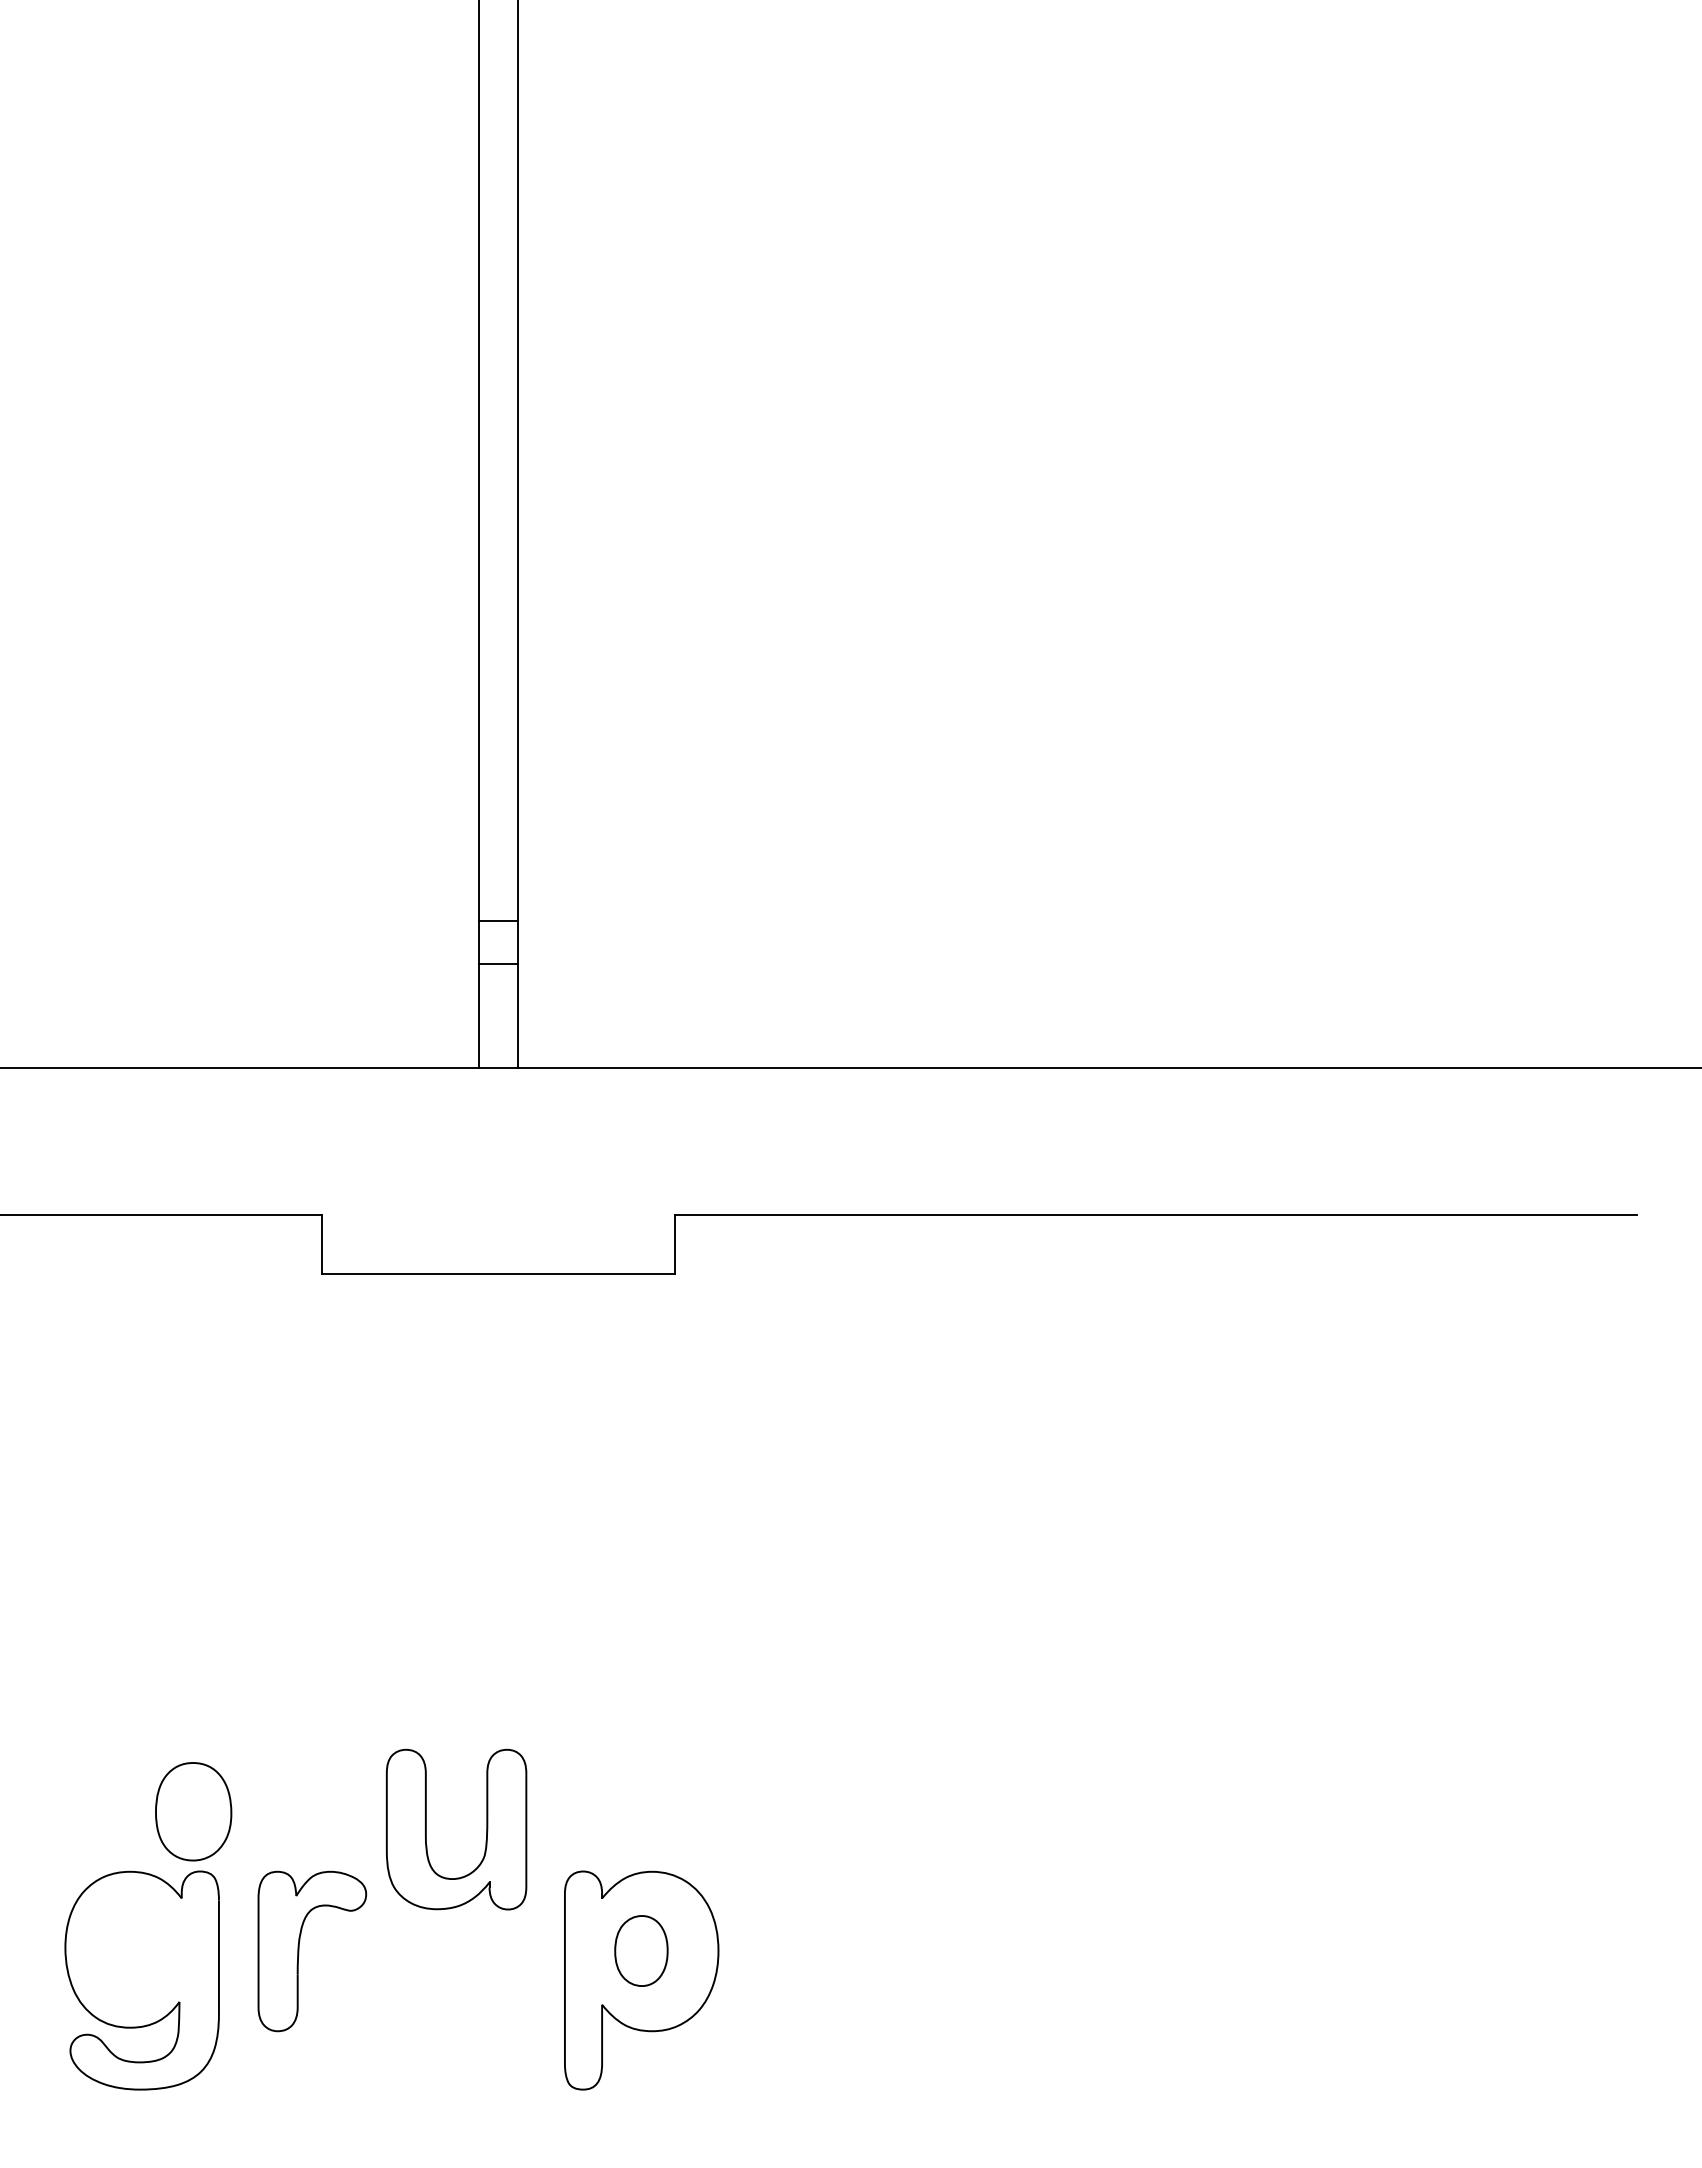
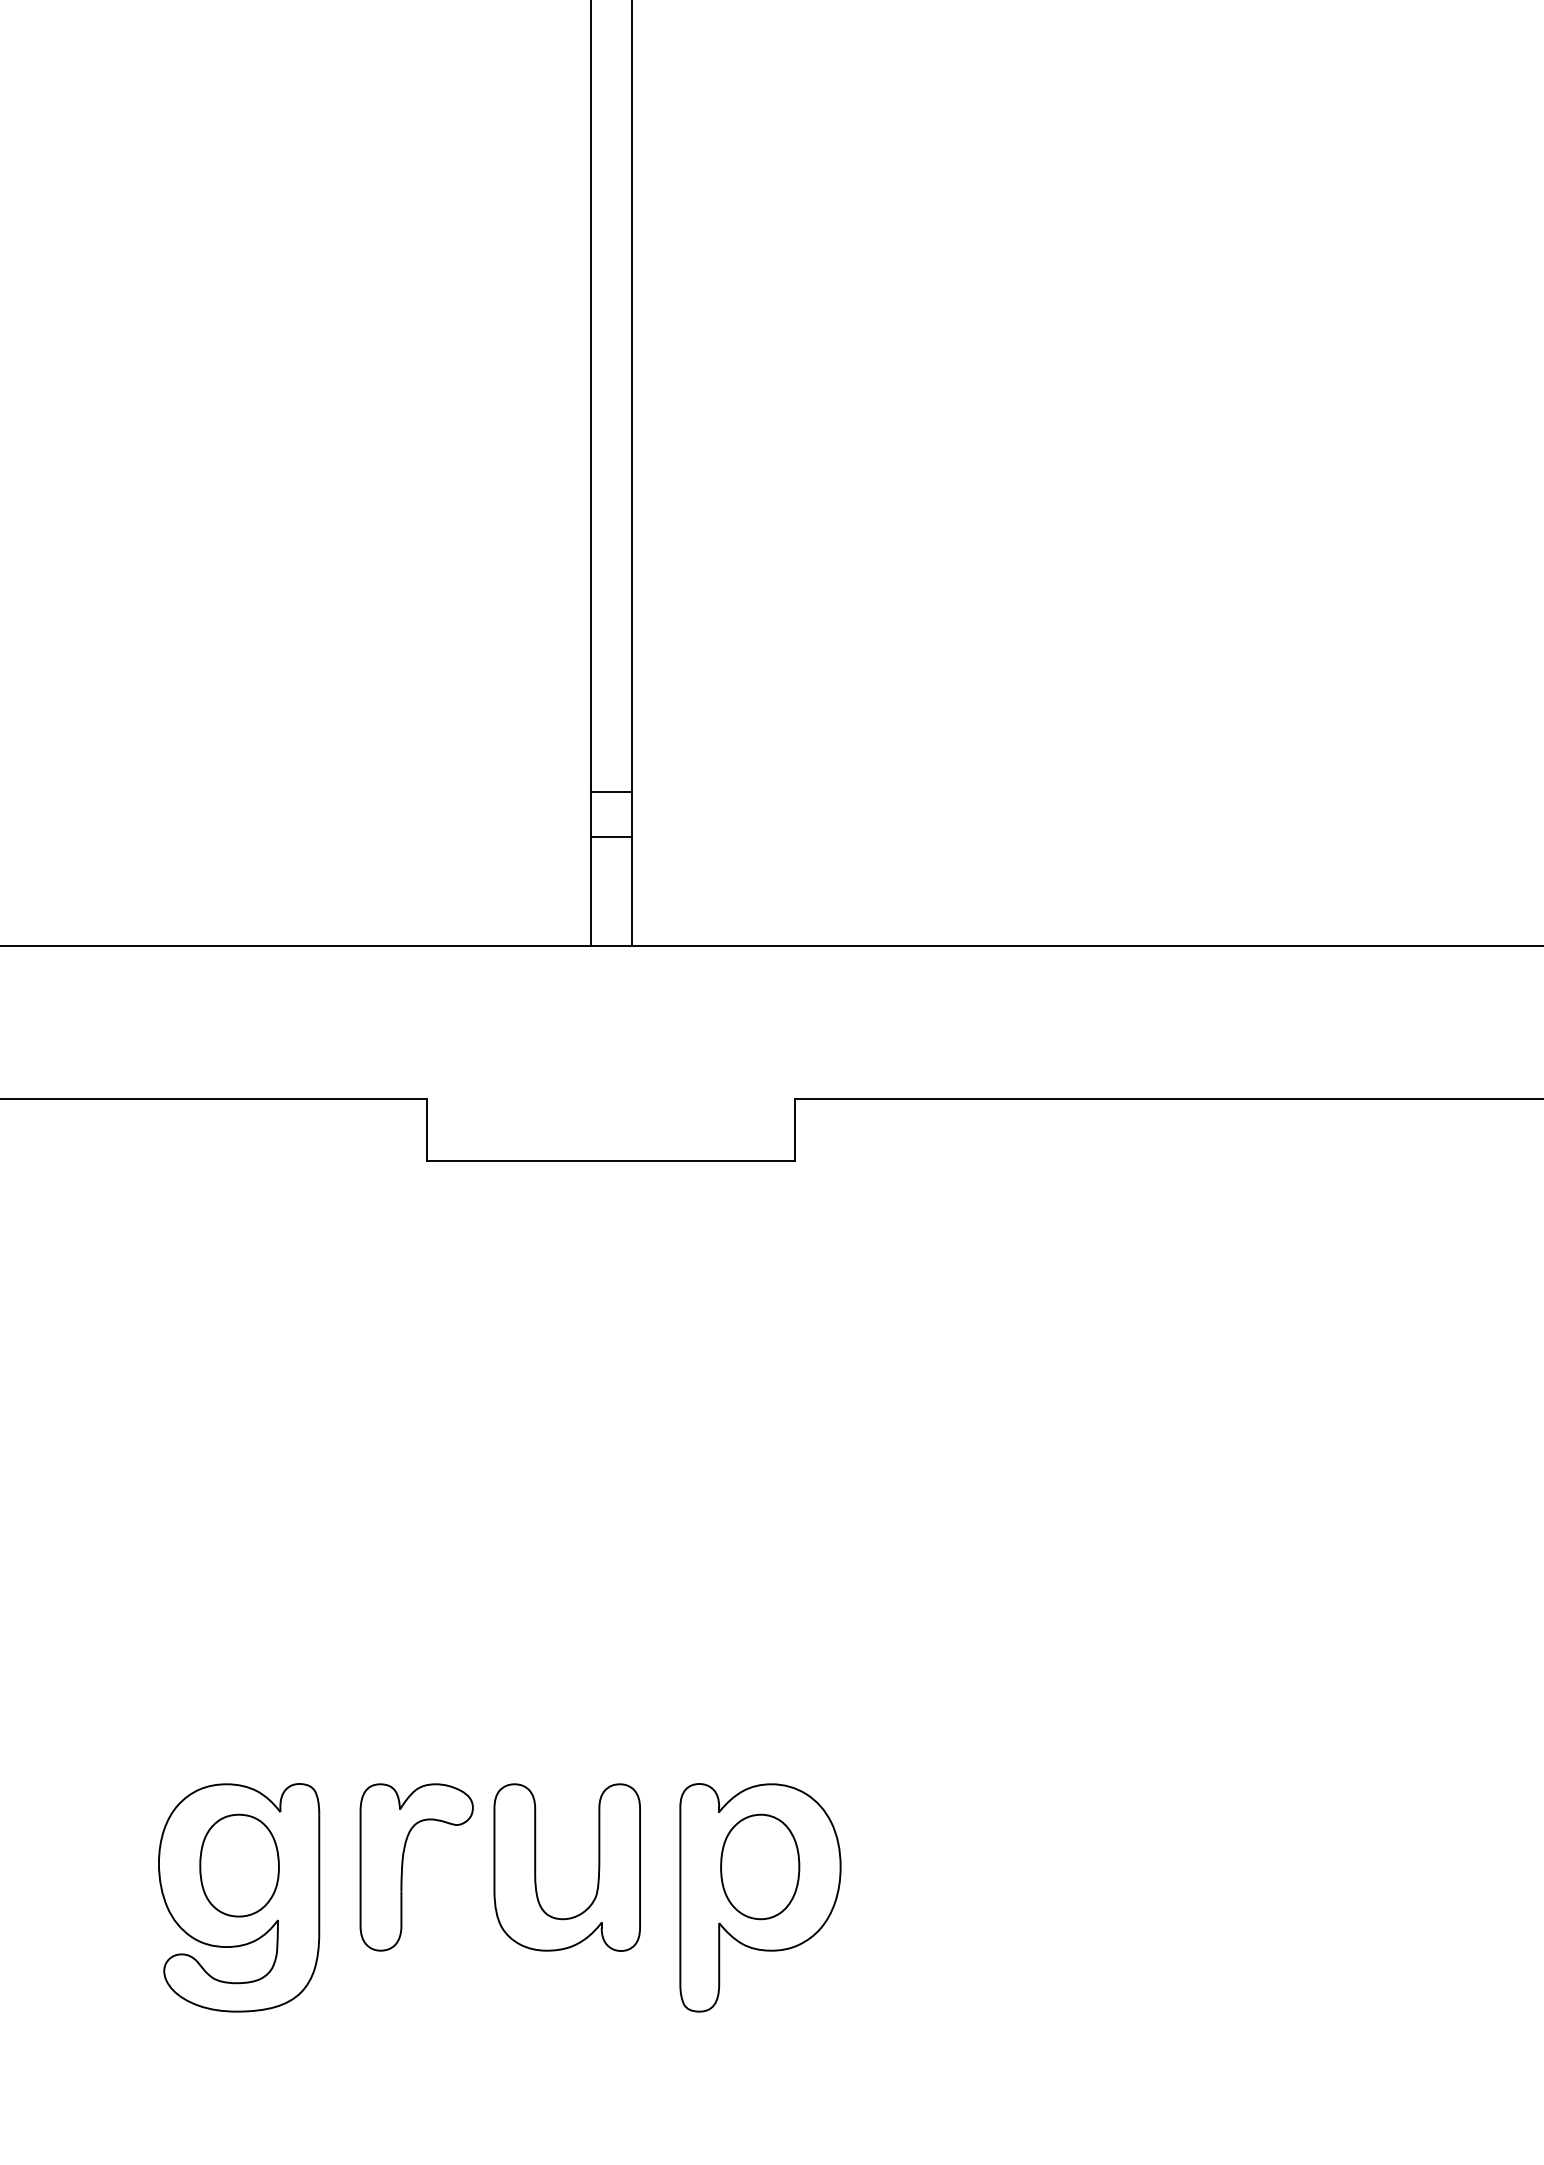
part: (193, 1811) -> (239, 1865), moved
part: (426, 1829) -> (535, 1867), moved
part: (641, 1950) -> (760, 1866), size x1.43

